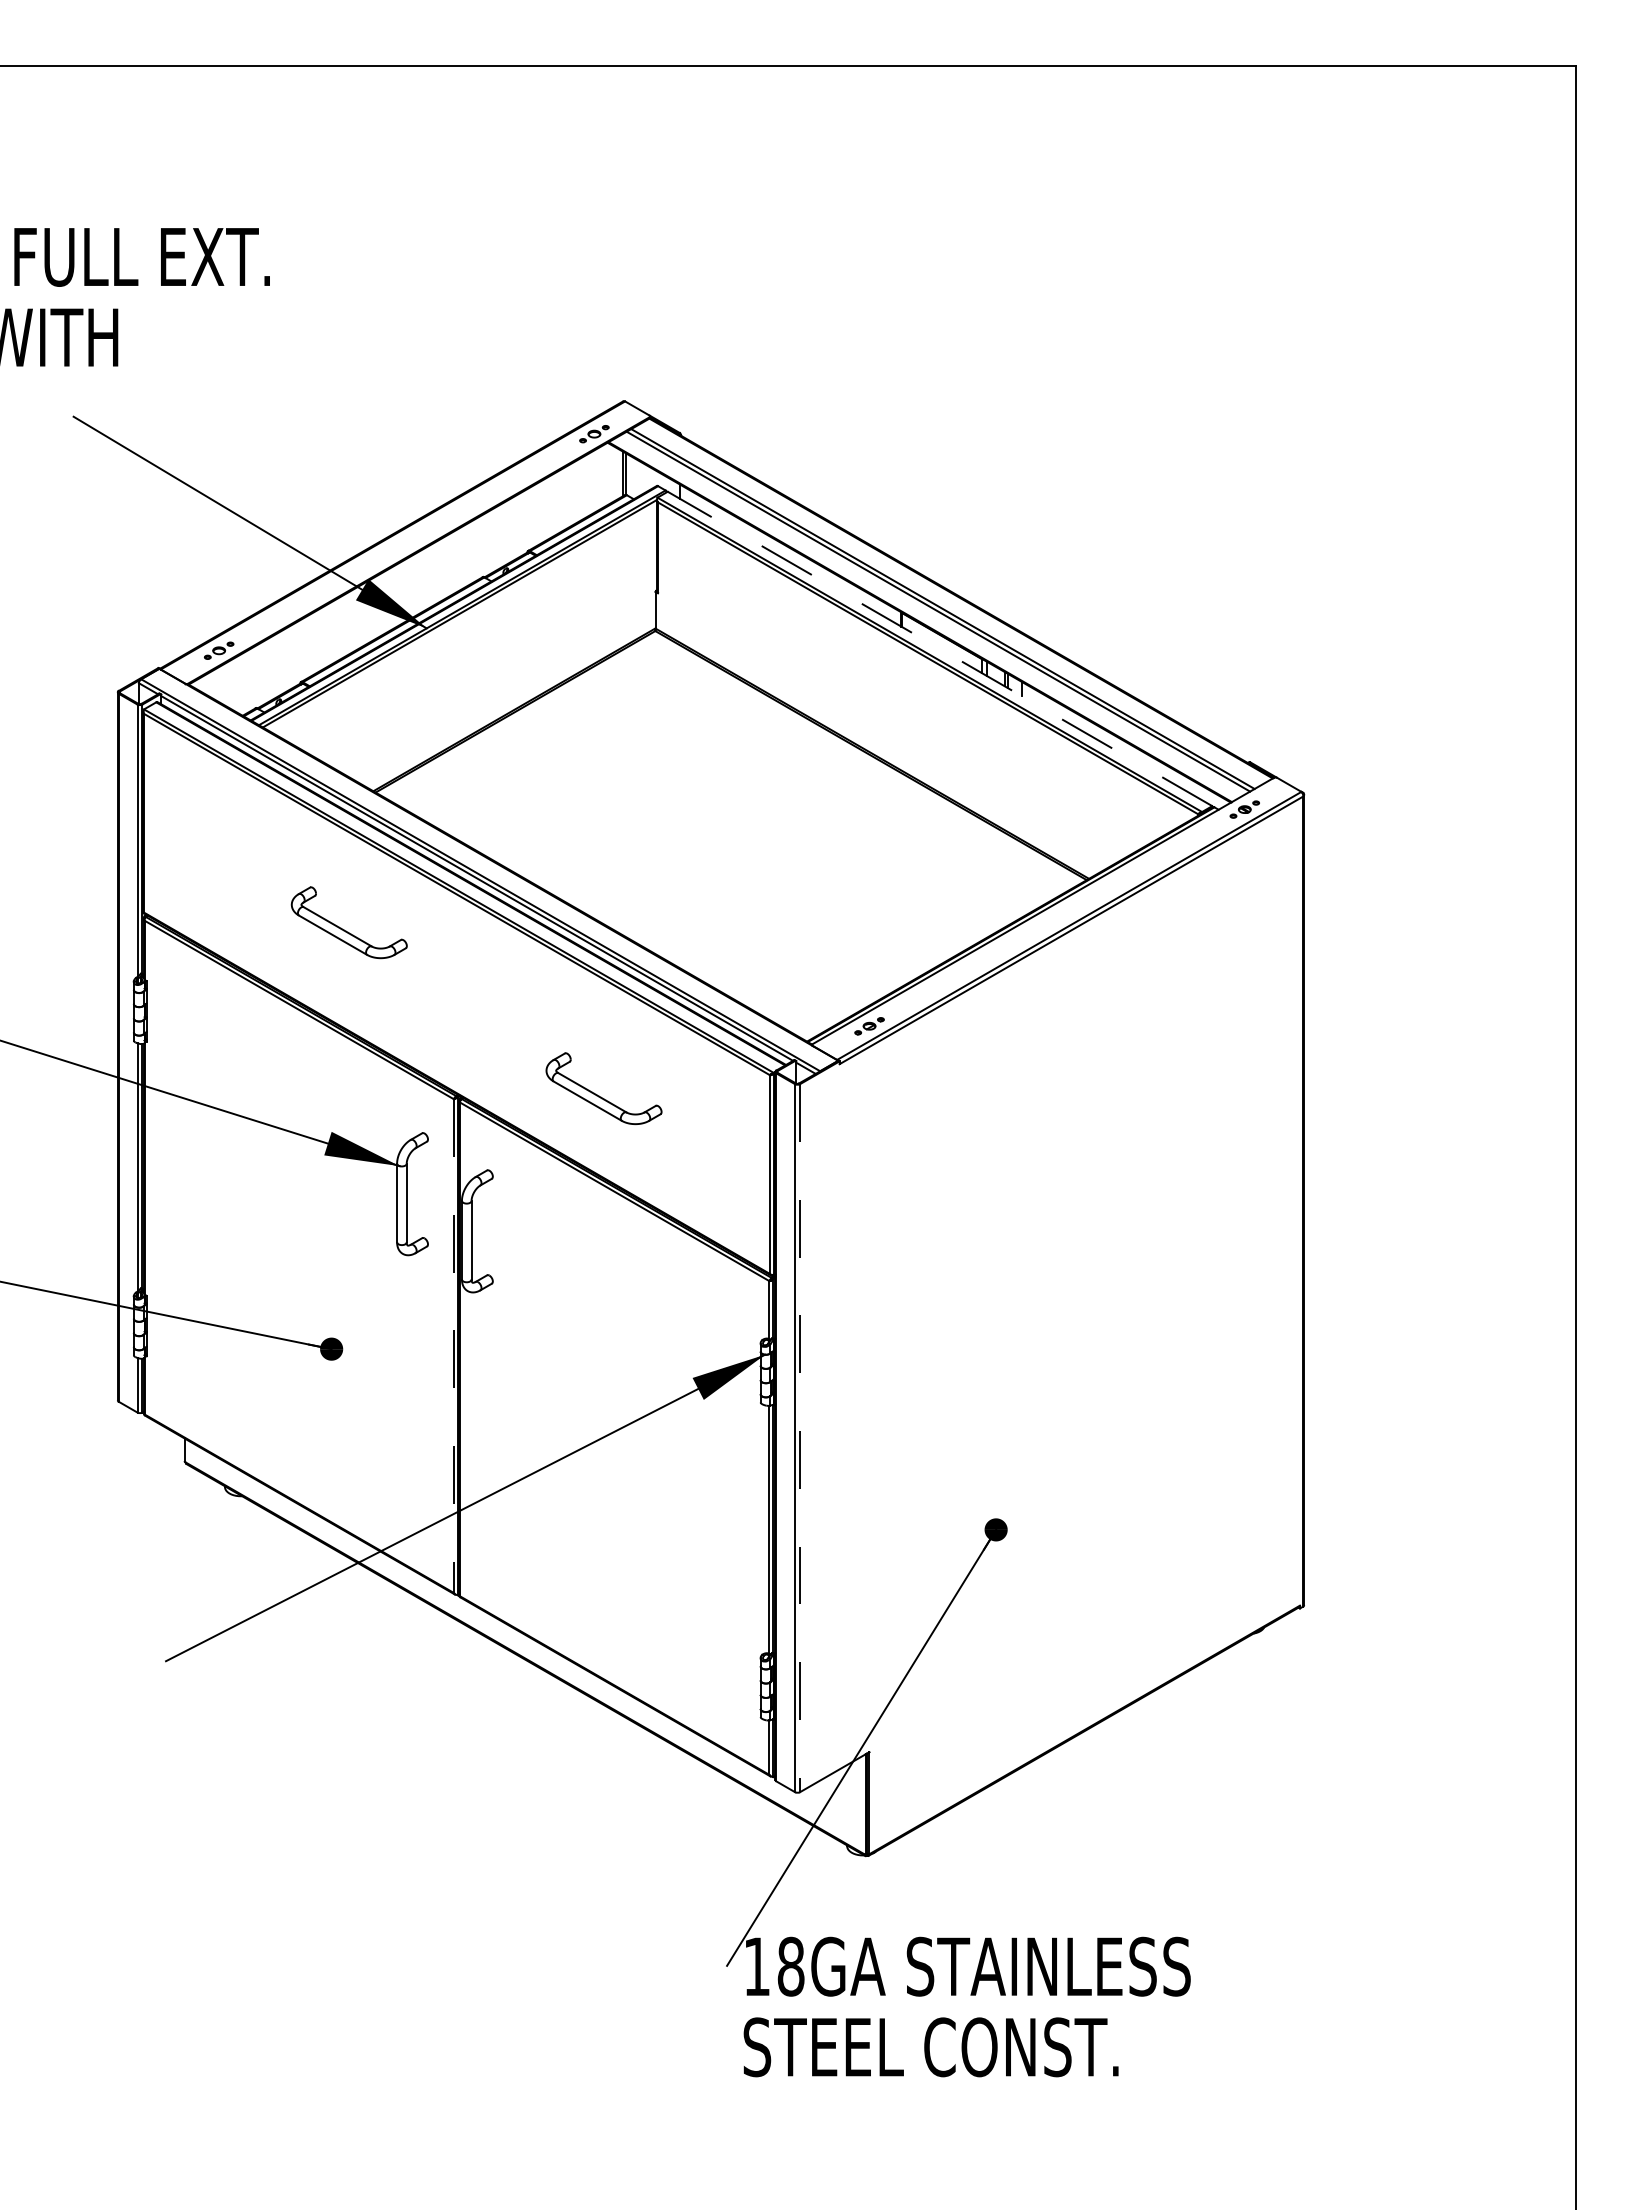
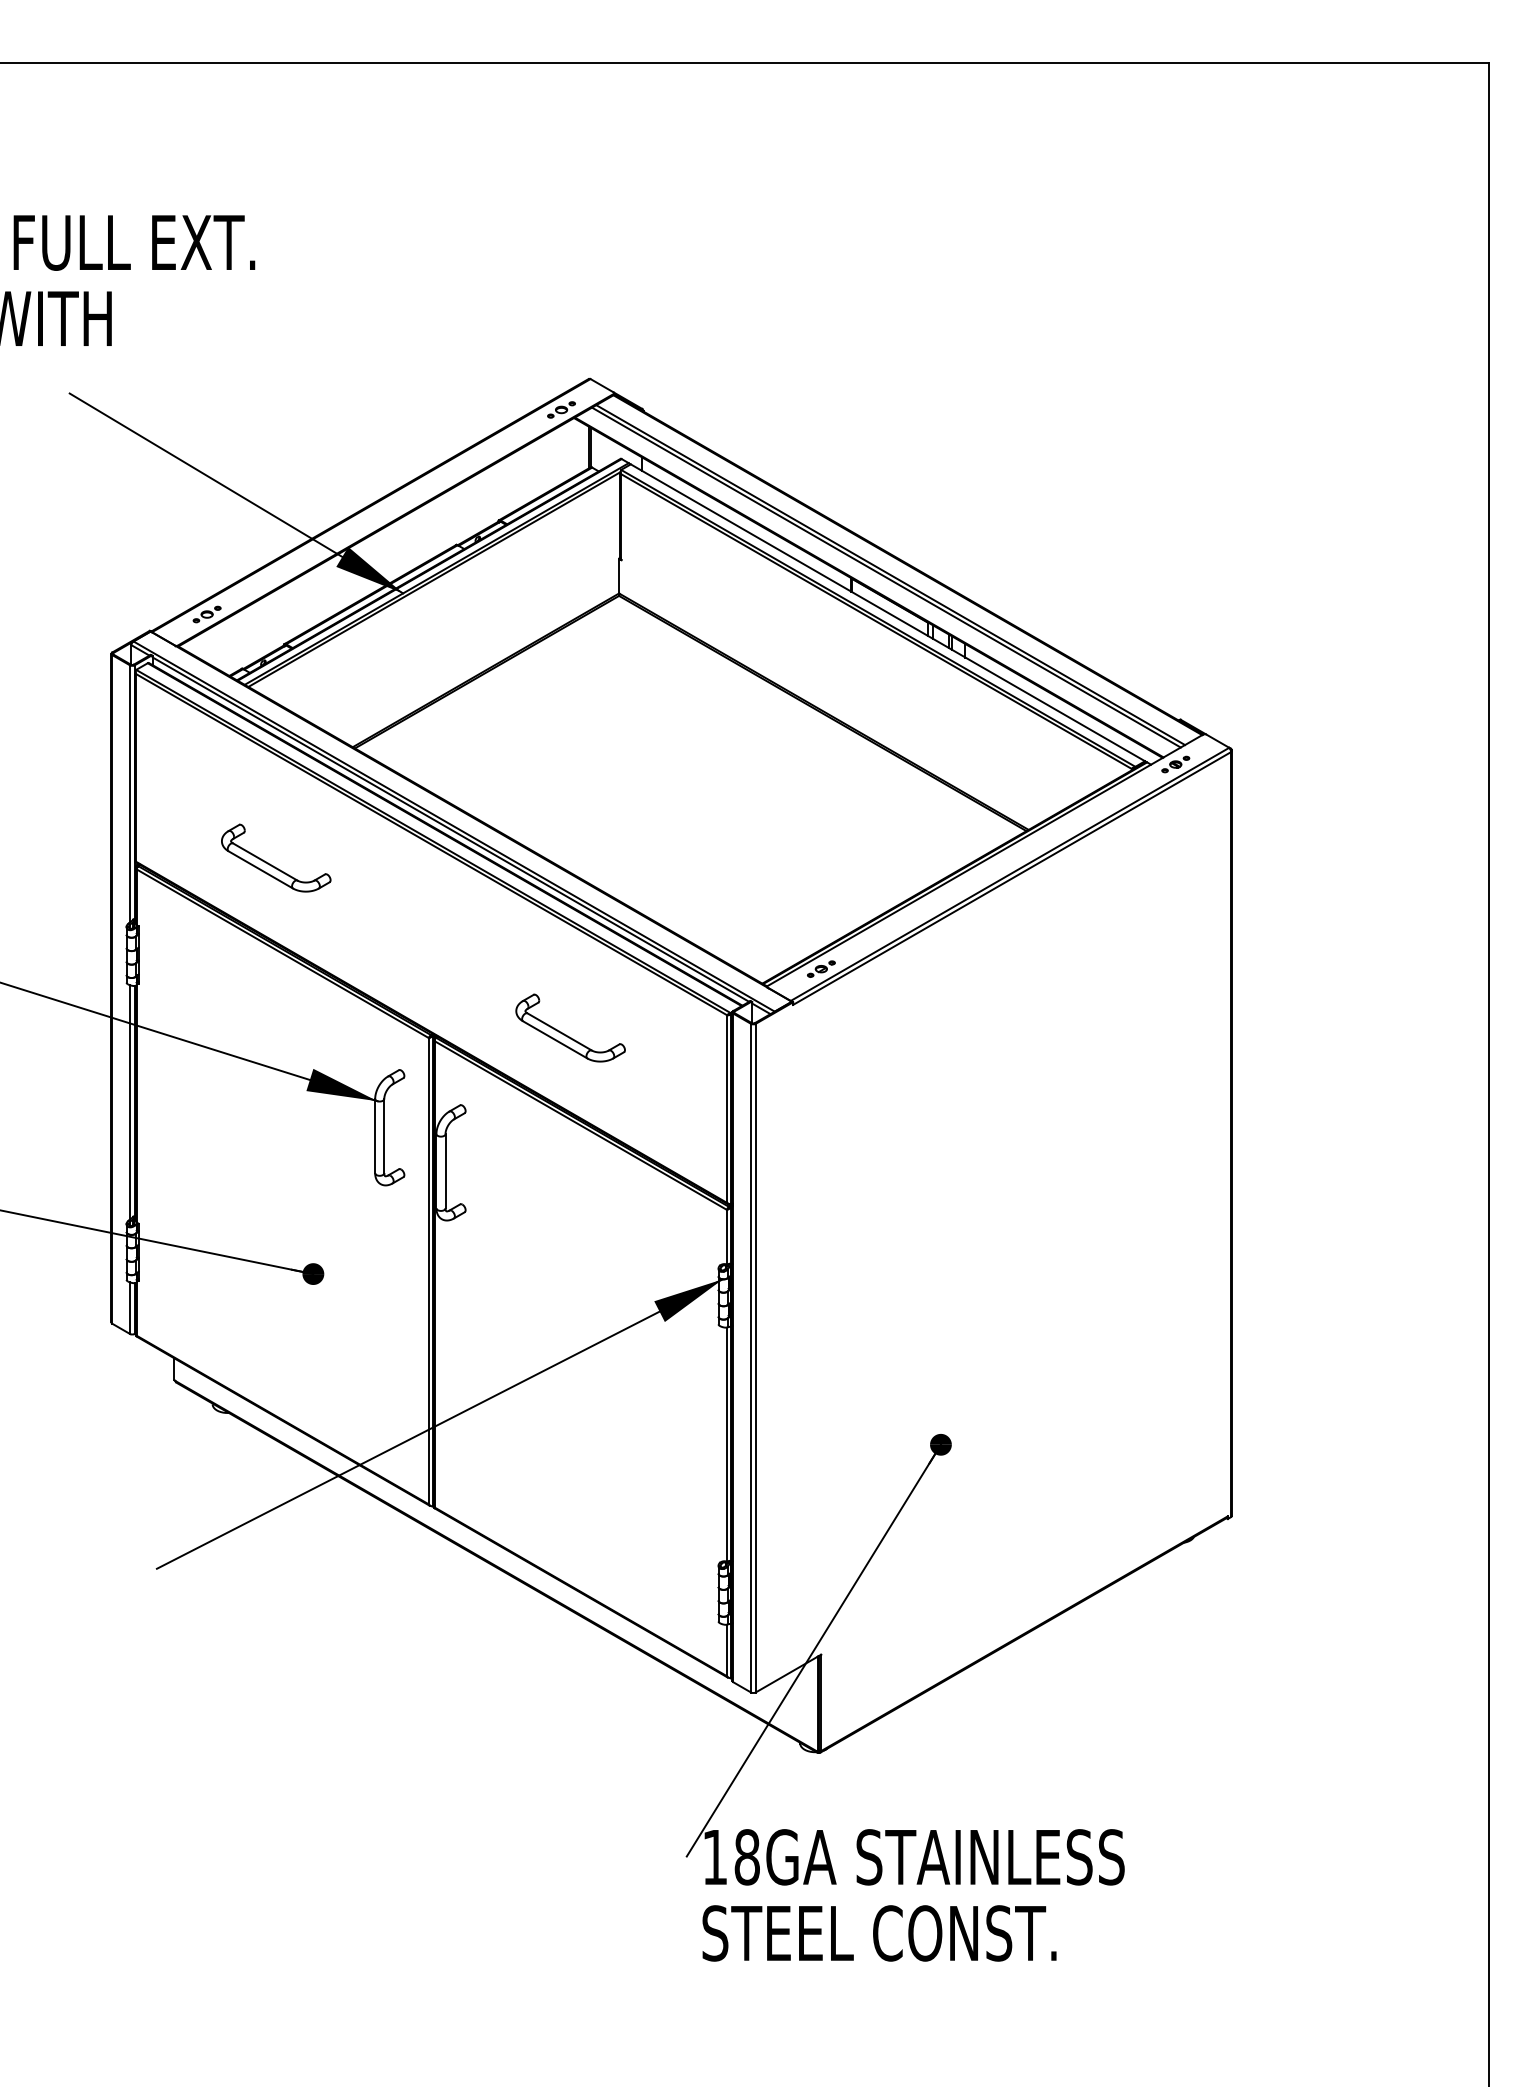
line: (939, 648) -> (887, 612), dashed -> solid
part: (344, 929) -> (271, 864), moved
line: (453, 1346) -> (428, 1271), dashed -> solid
line: (800, 1438) -> (756, 1358), dashed -> solid

